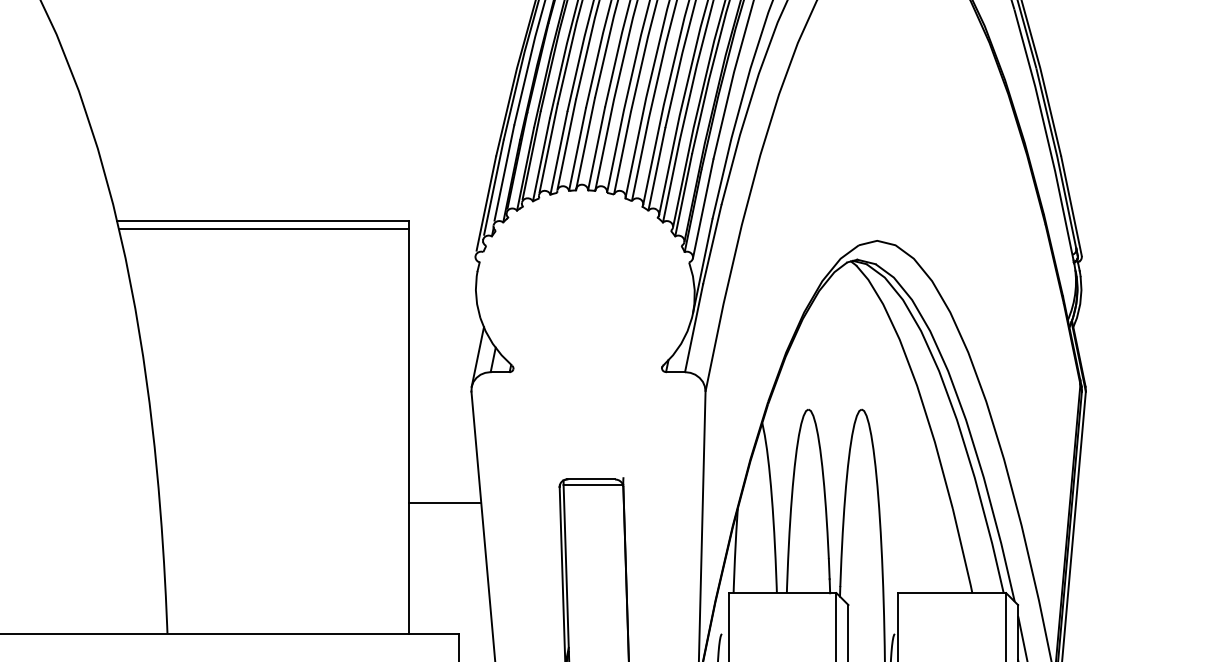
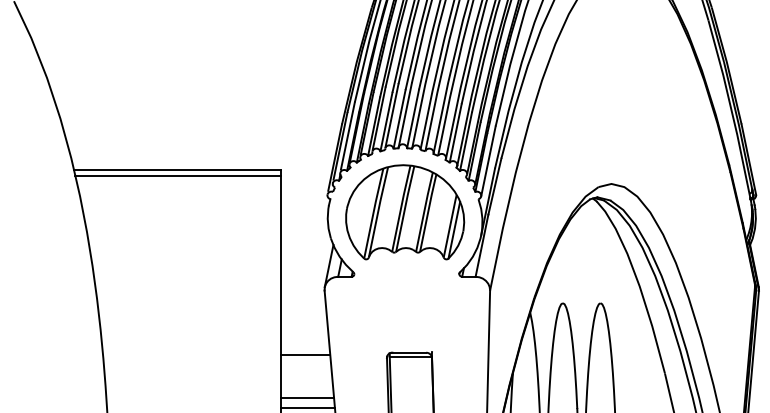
part: (585, 280) -> (405, 212), added
line: (444, 503) -> (305, 355), moved
line: (446, 543) -> (306, 397), added
line: (447, 557) -> (307, 407), added

